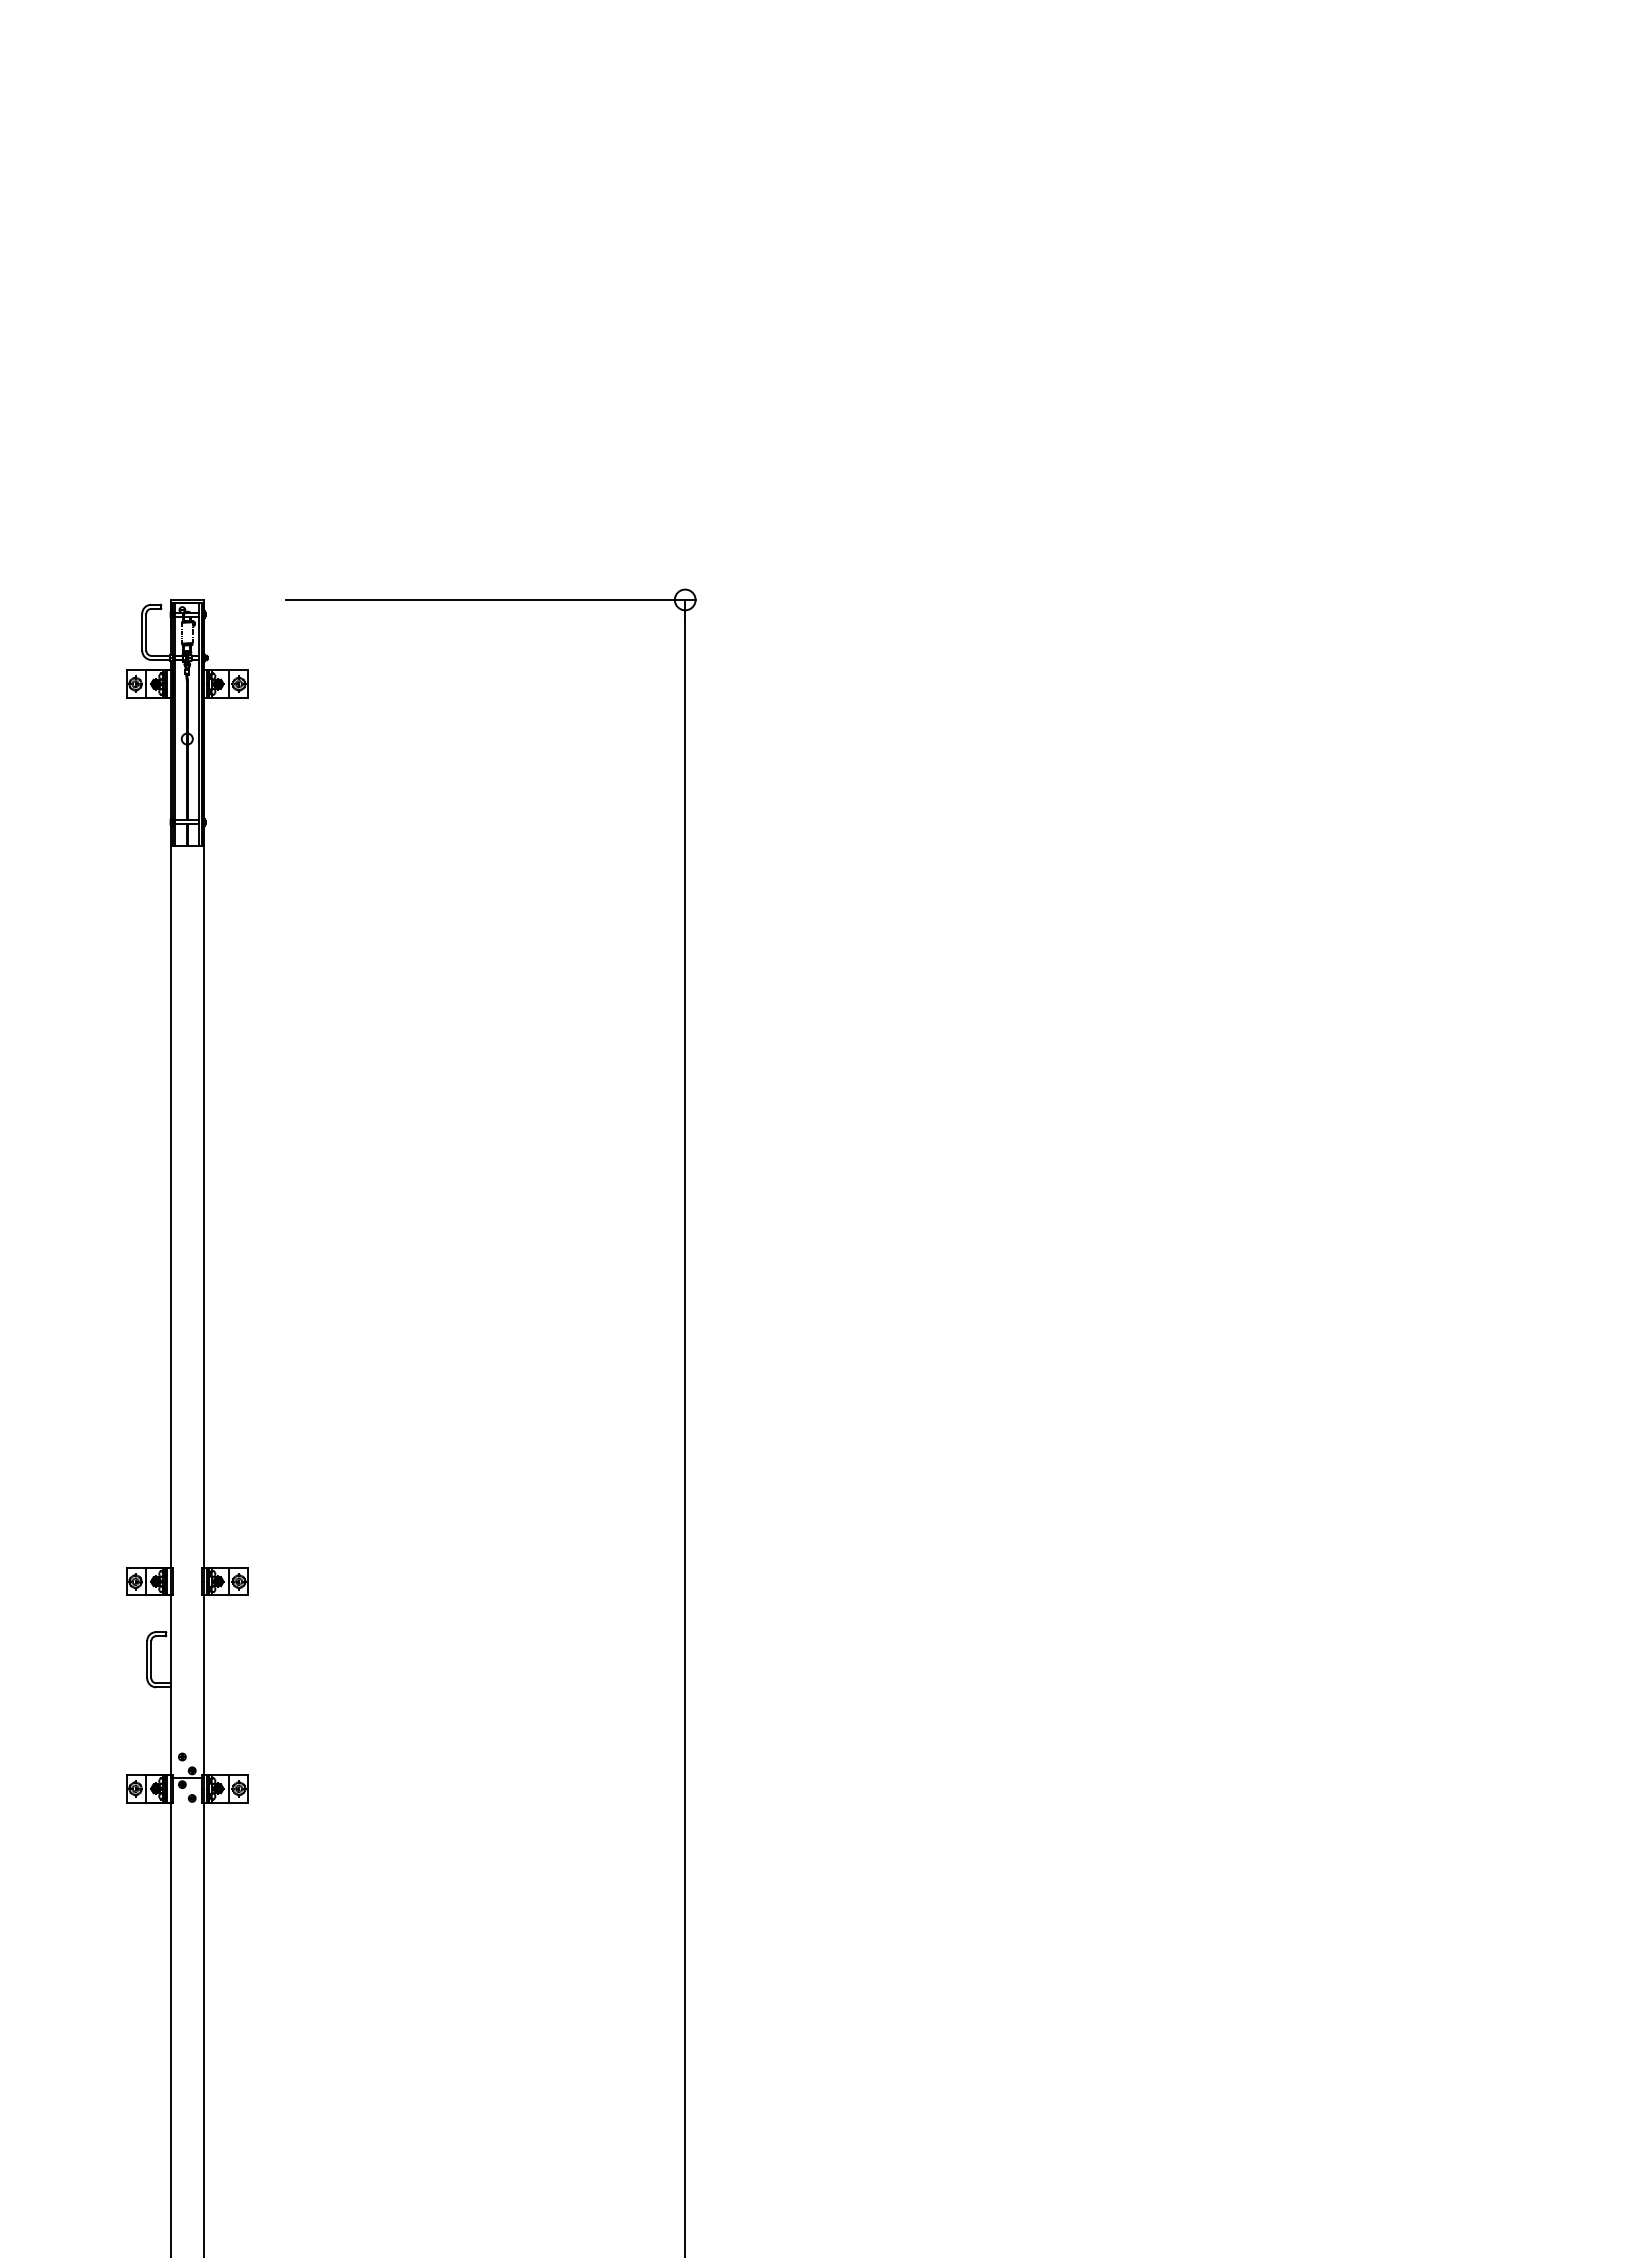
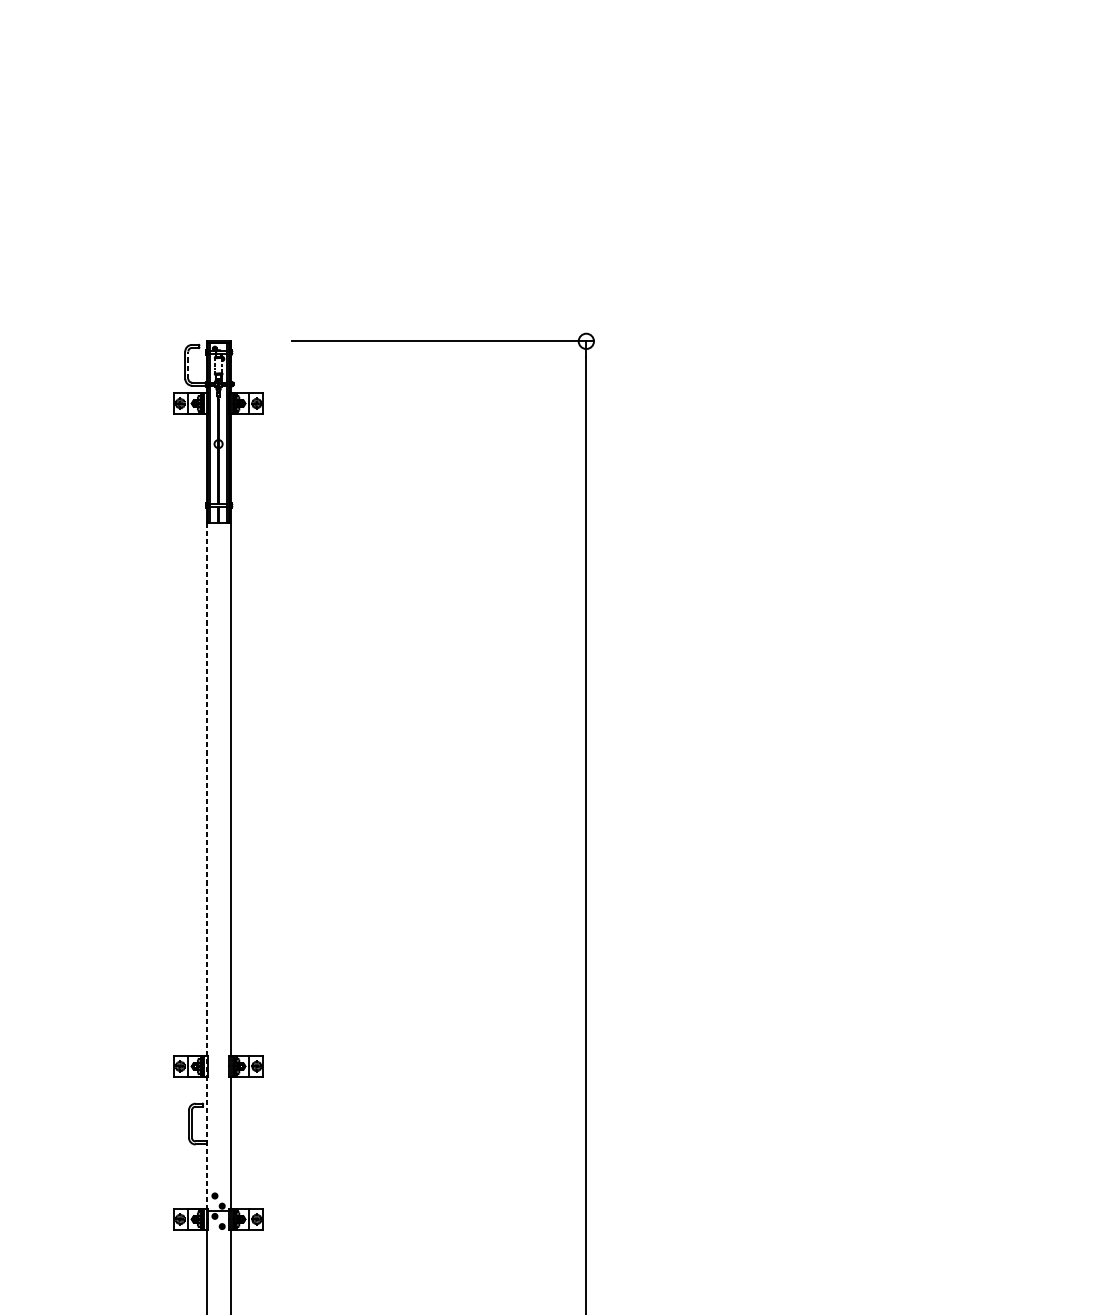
line: (146, 631) -> (188, 364), solid -> dashed
line: (171, 1312) -> (206, 867), solid -> dashed

